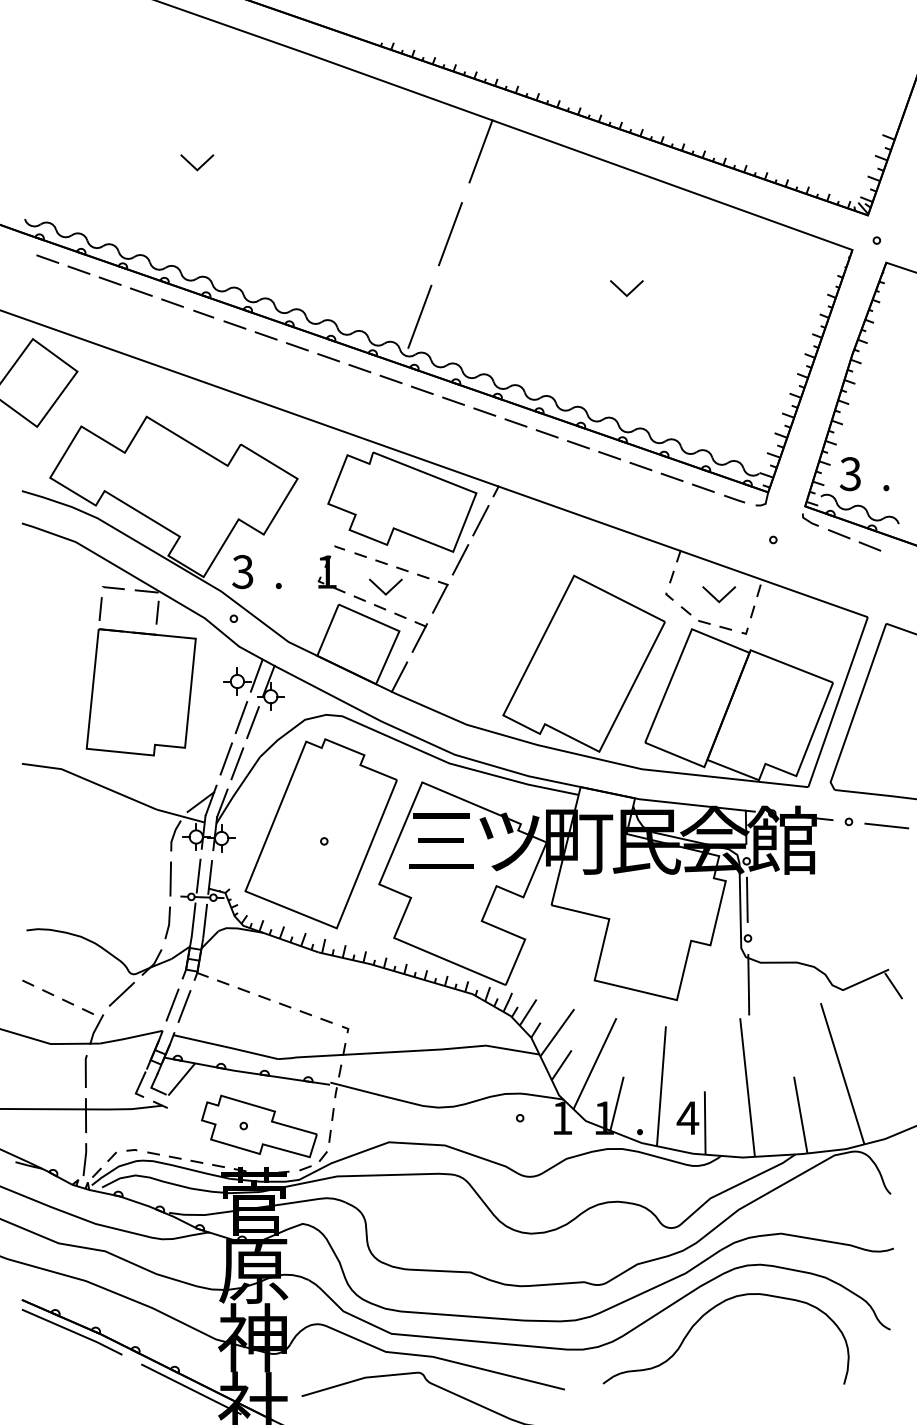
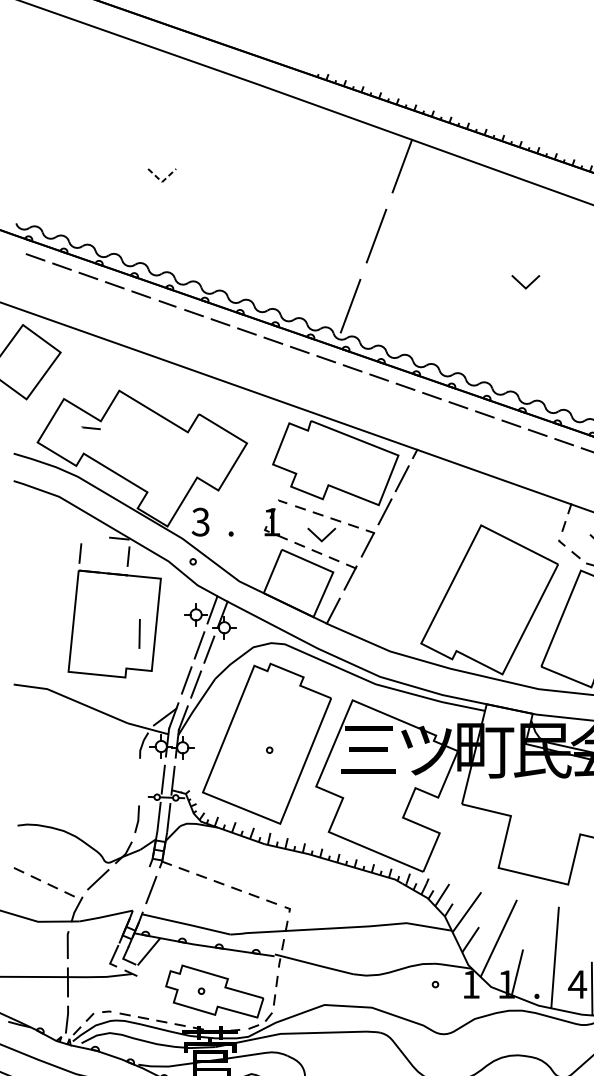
line: (197, 170) -> (162, 182), solid -> dashed
line: (113, 588) -> (91, 428), moved
line: (170, 878) -> (139, 633), moved
line: (172, 1004) -> (141, 888), removed

